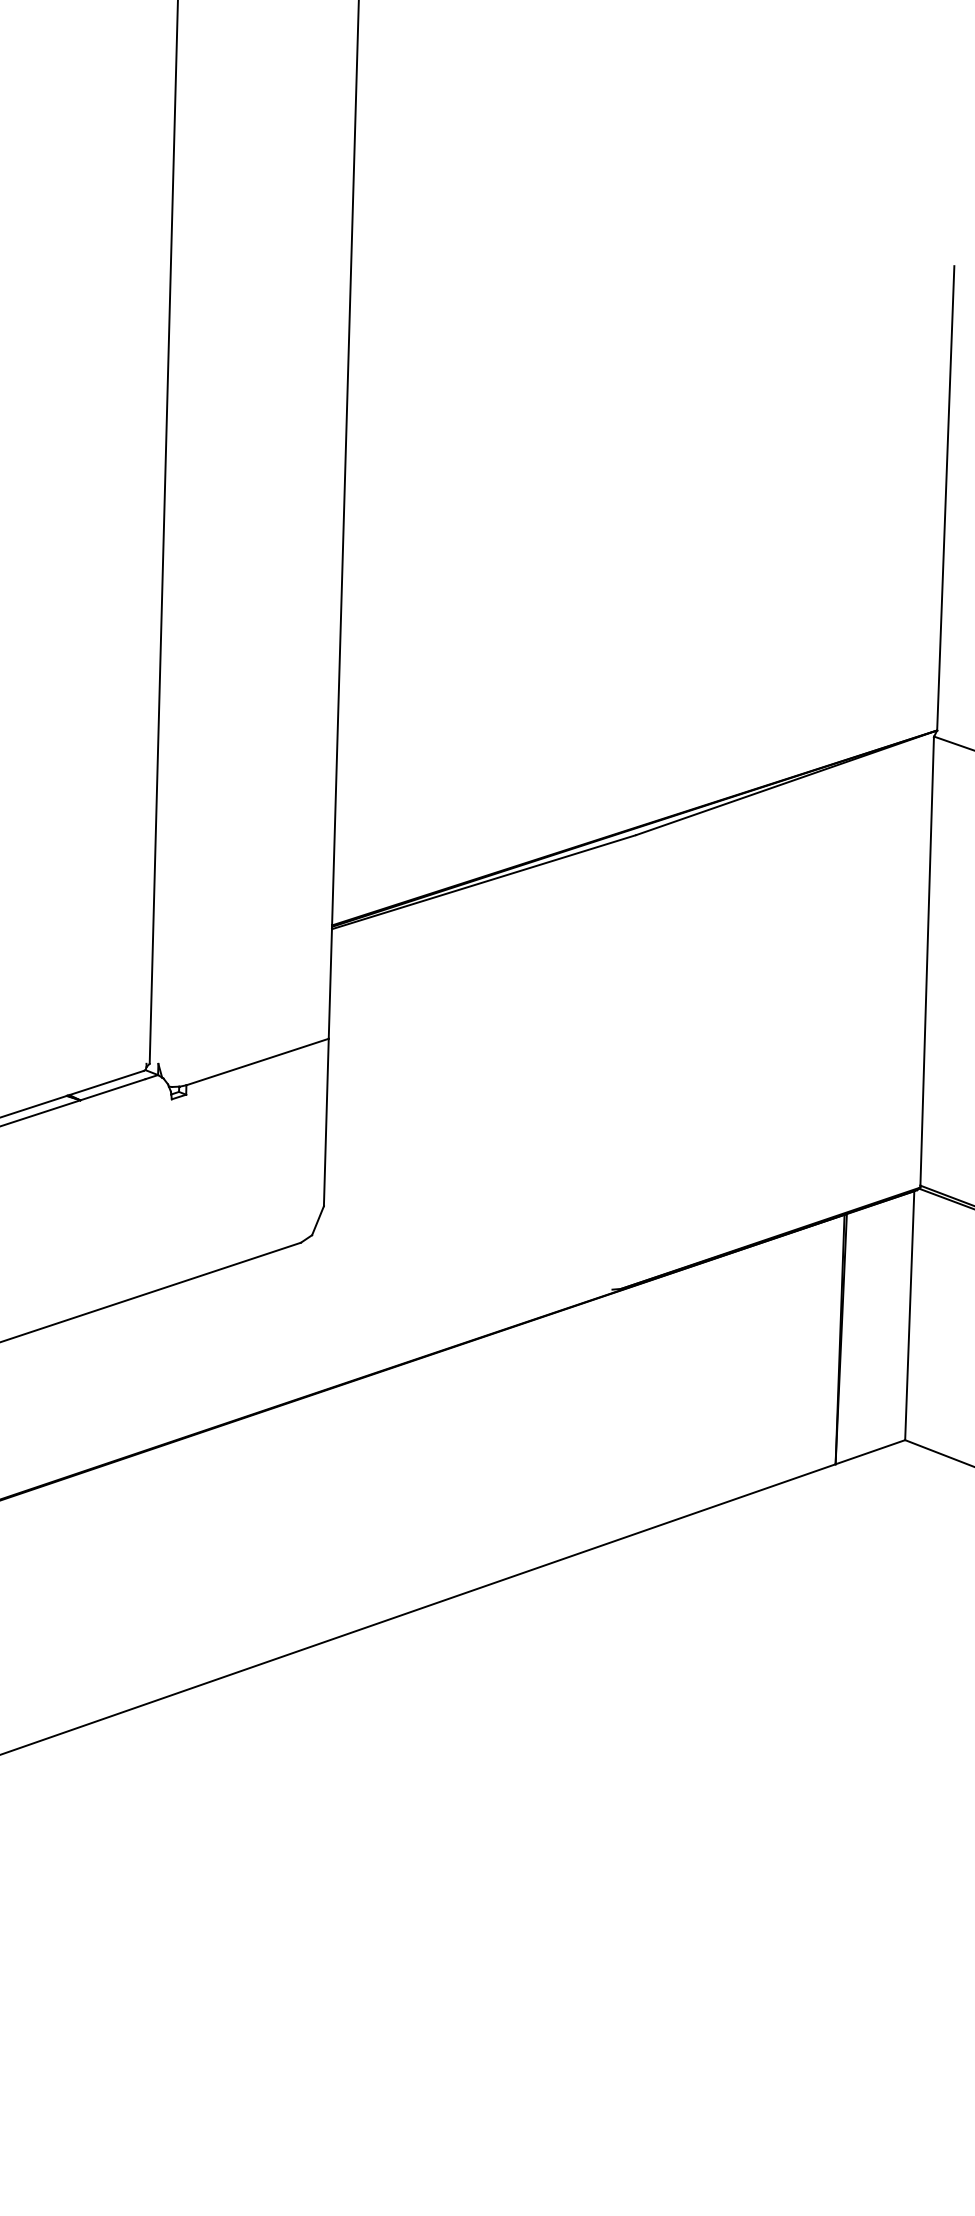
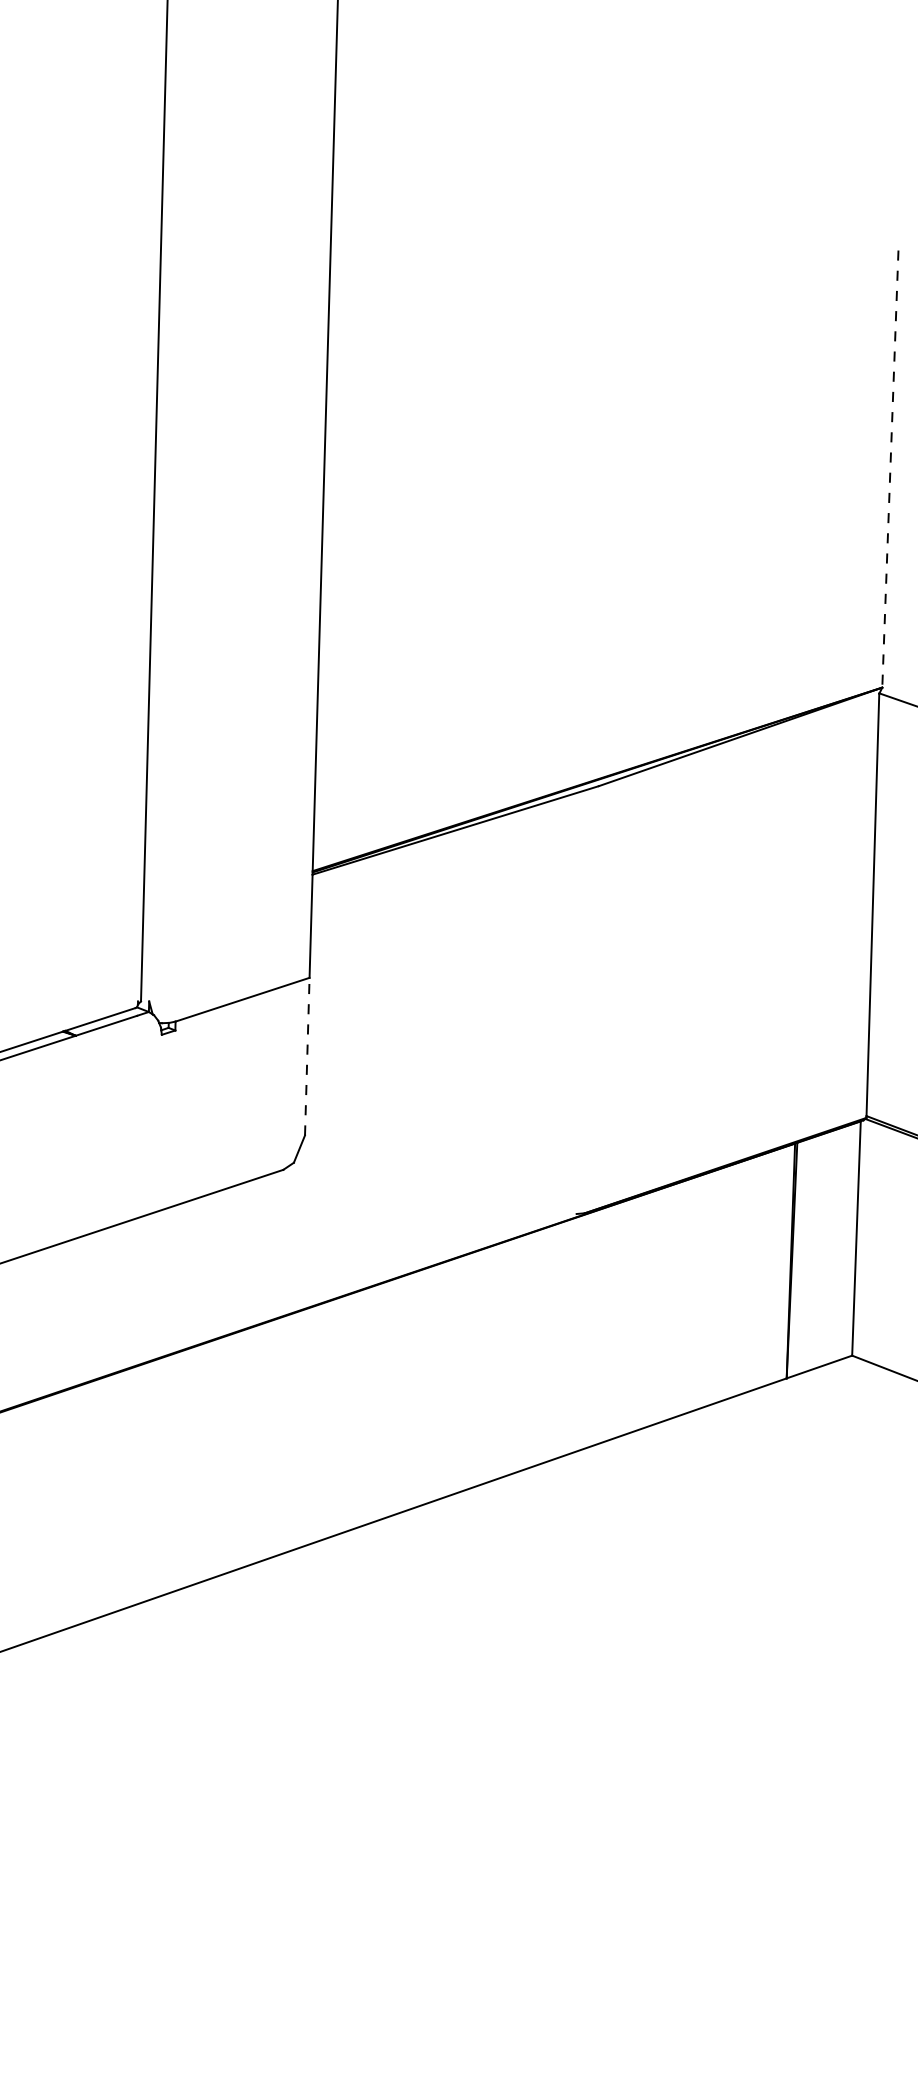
line: (945, 498) -> (890, 469), solid -> dashed
line: (326, 1122) -> (307, 1056), solid -> dashed

